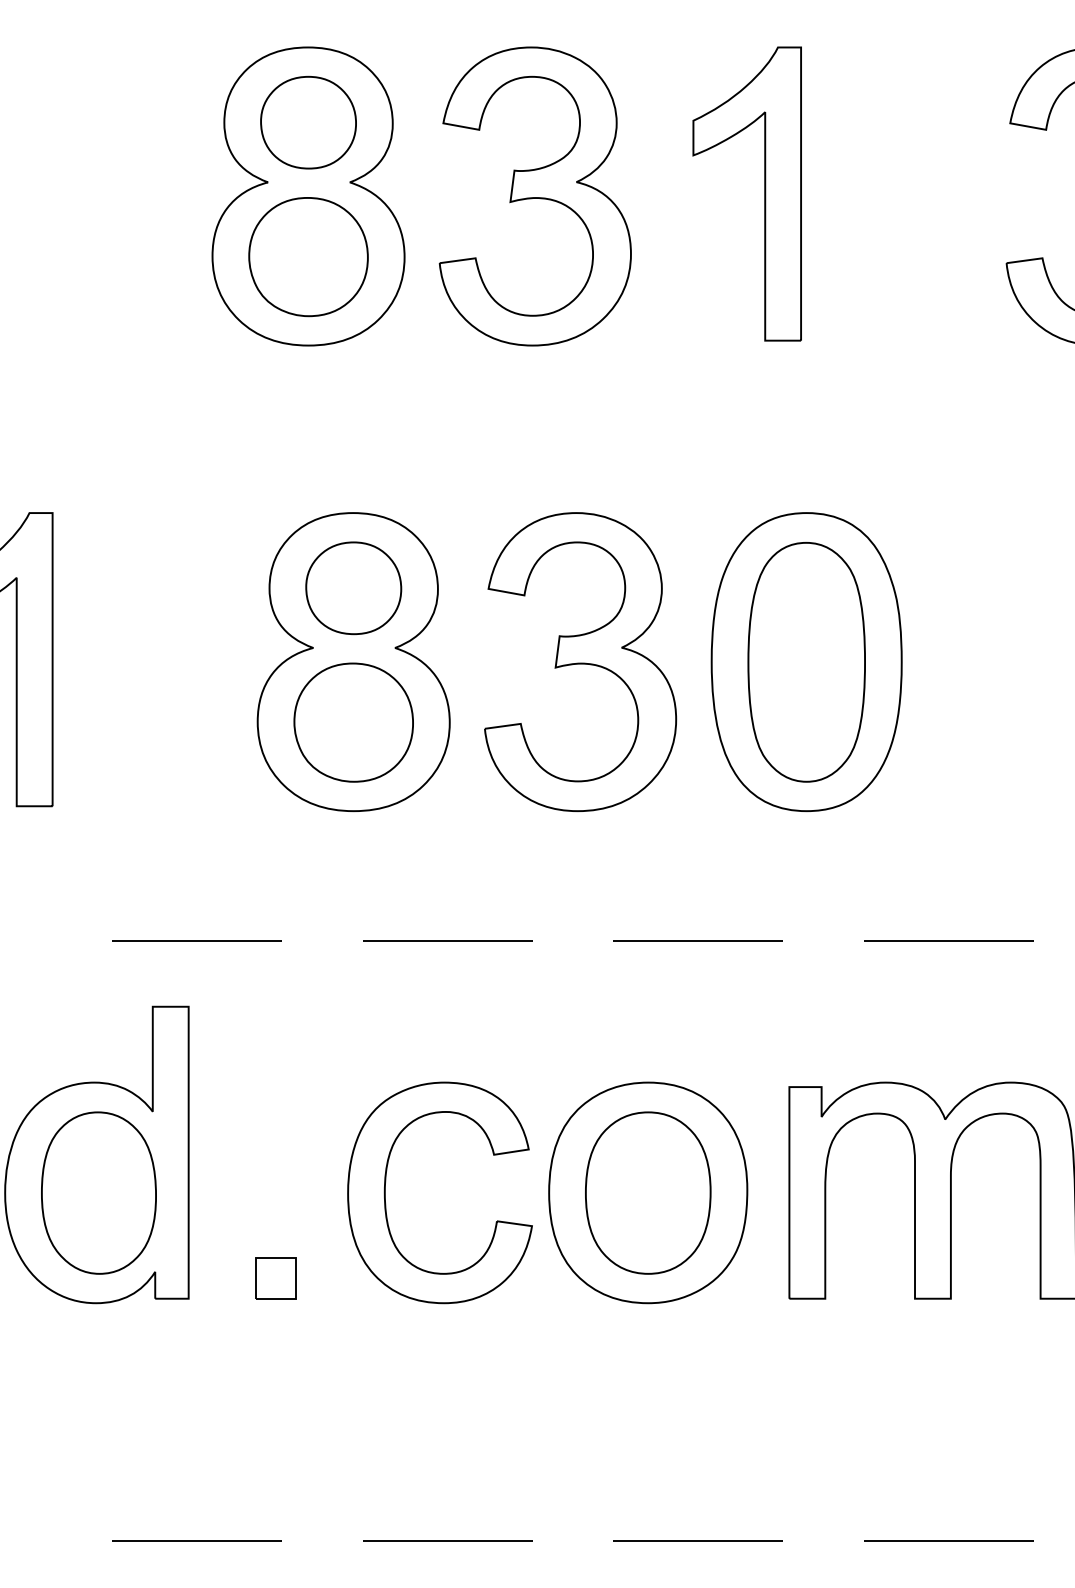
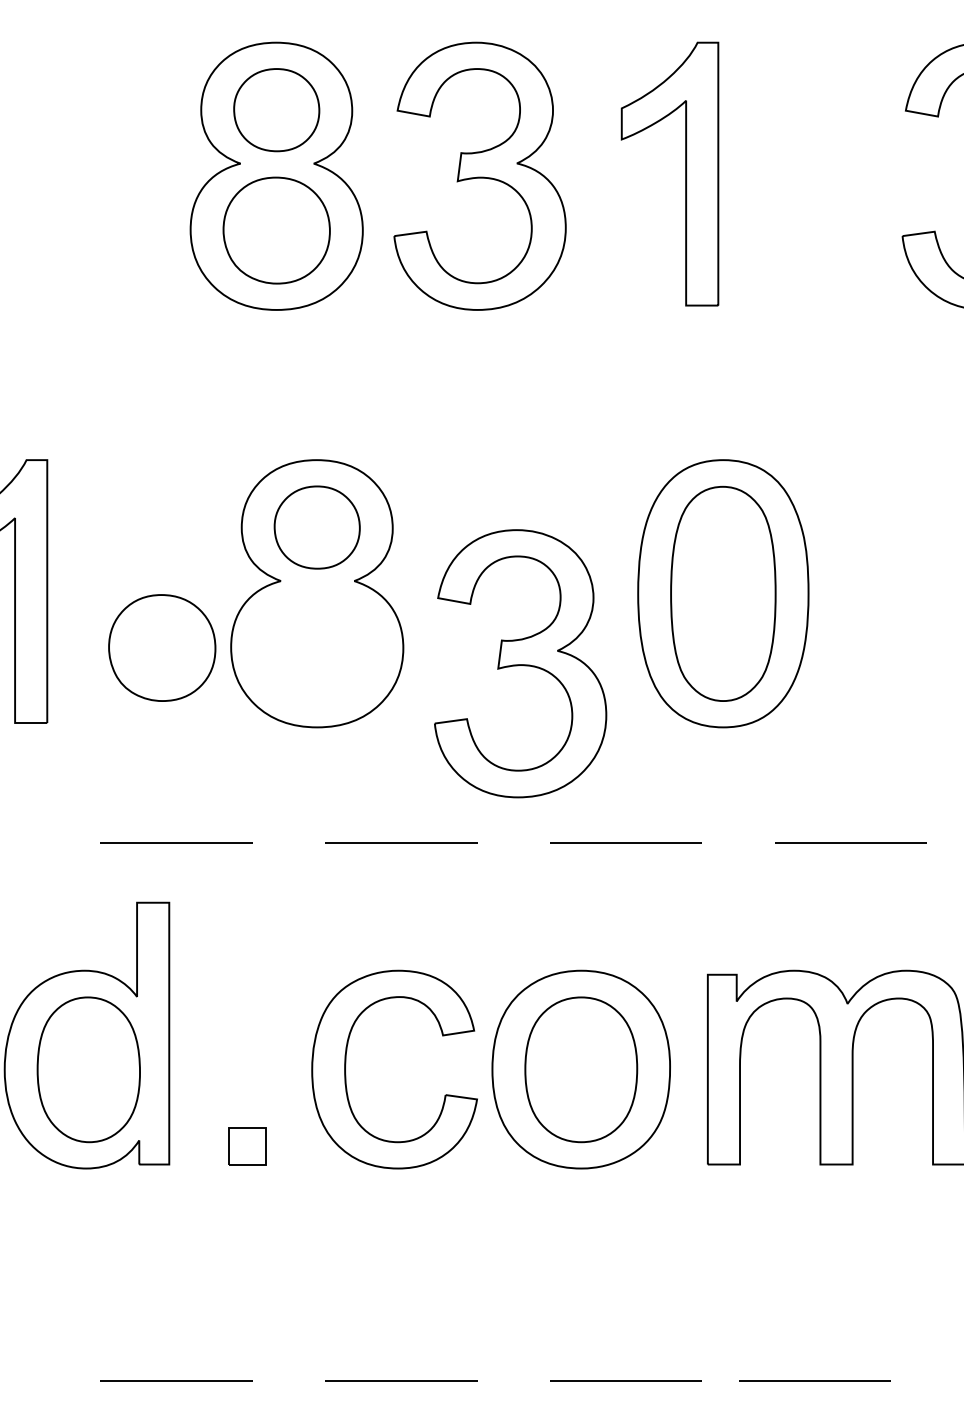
part: (580, 661) -> (520, 663), moved
part: (354, 722) -> (162, 647), moved
line: (948, 1539) -> (814, 1380), moved

